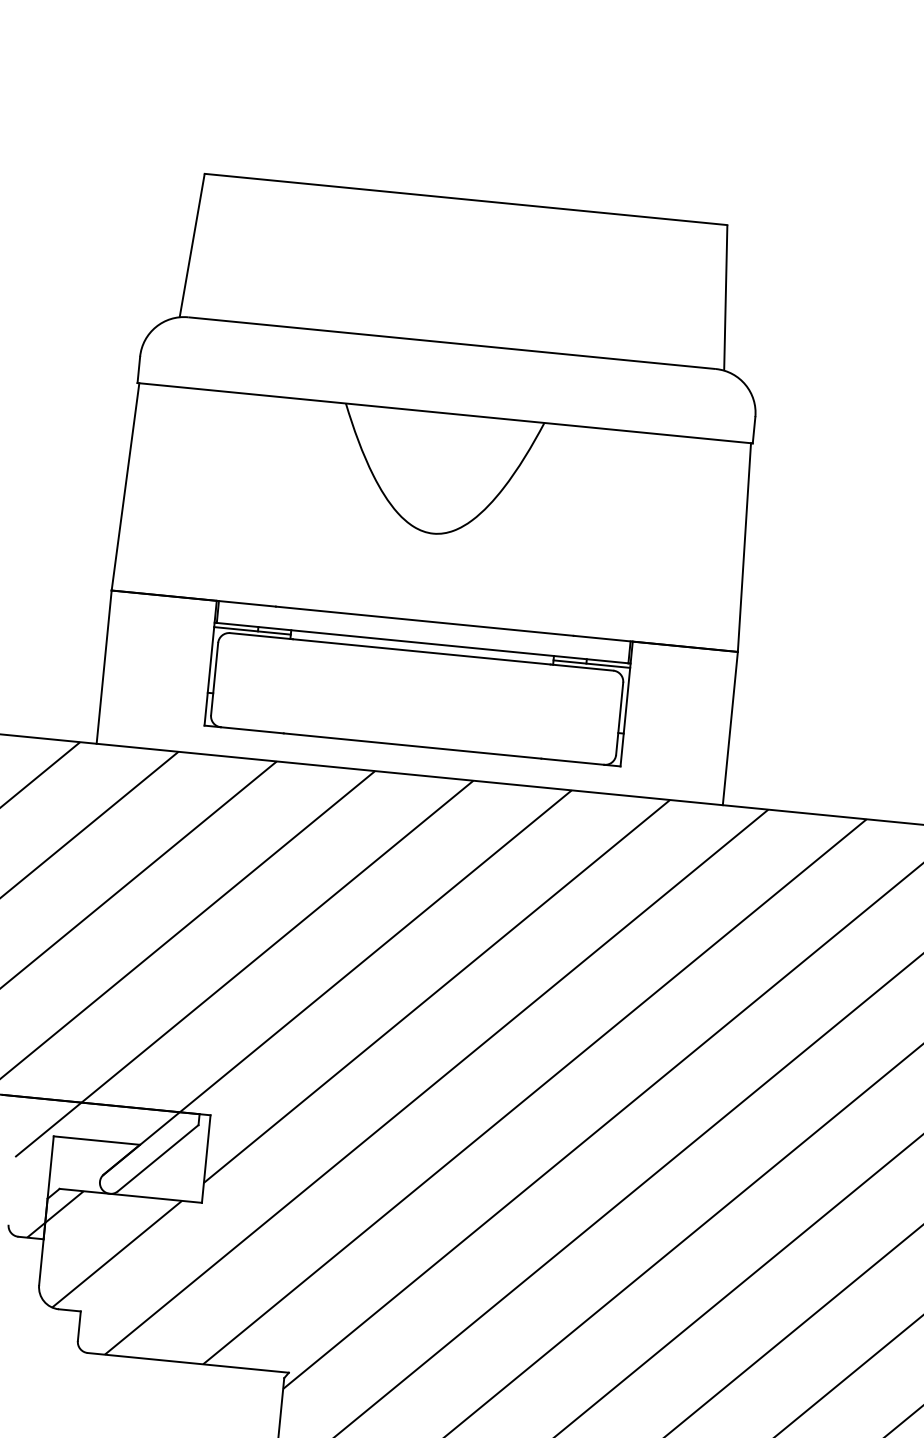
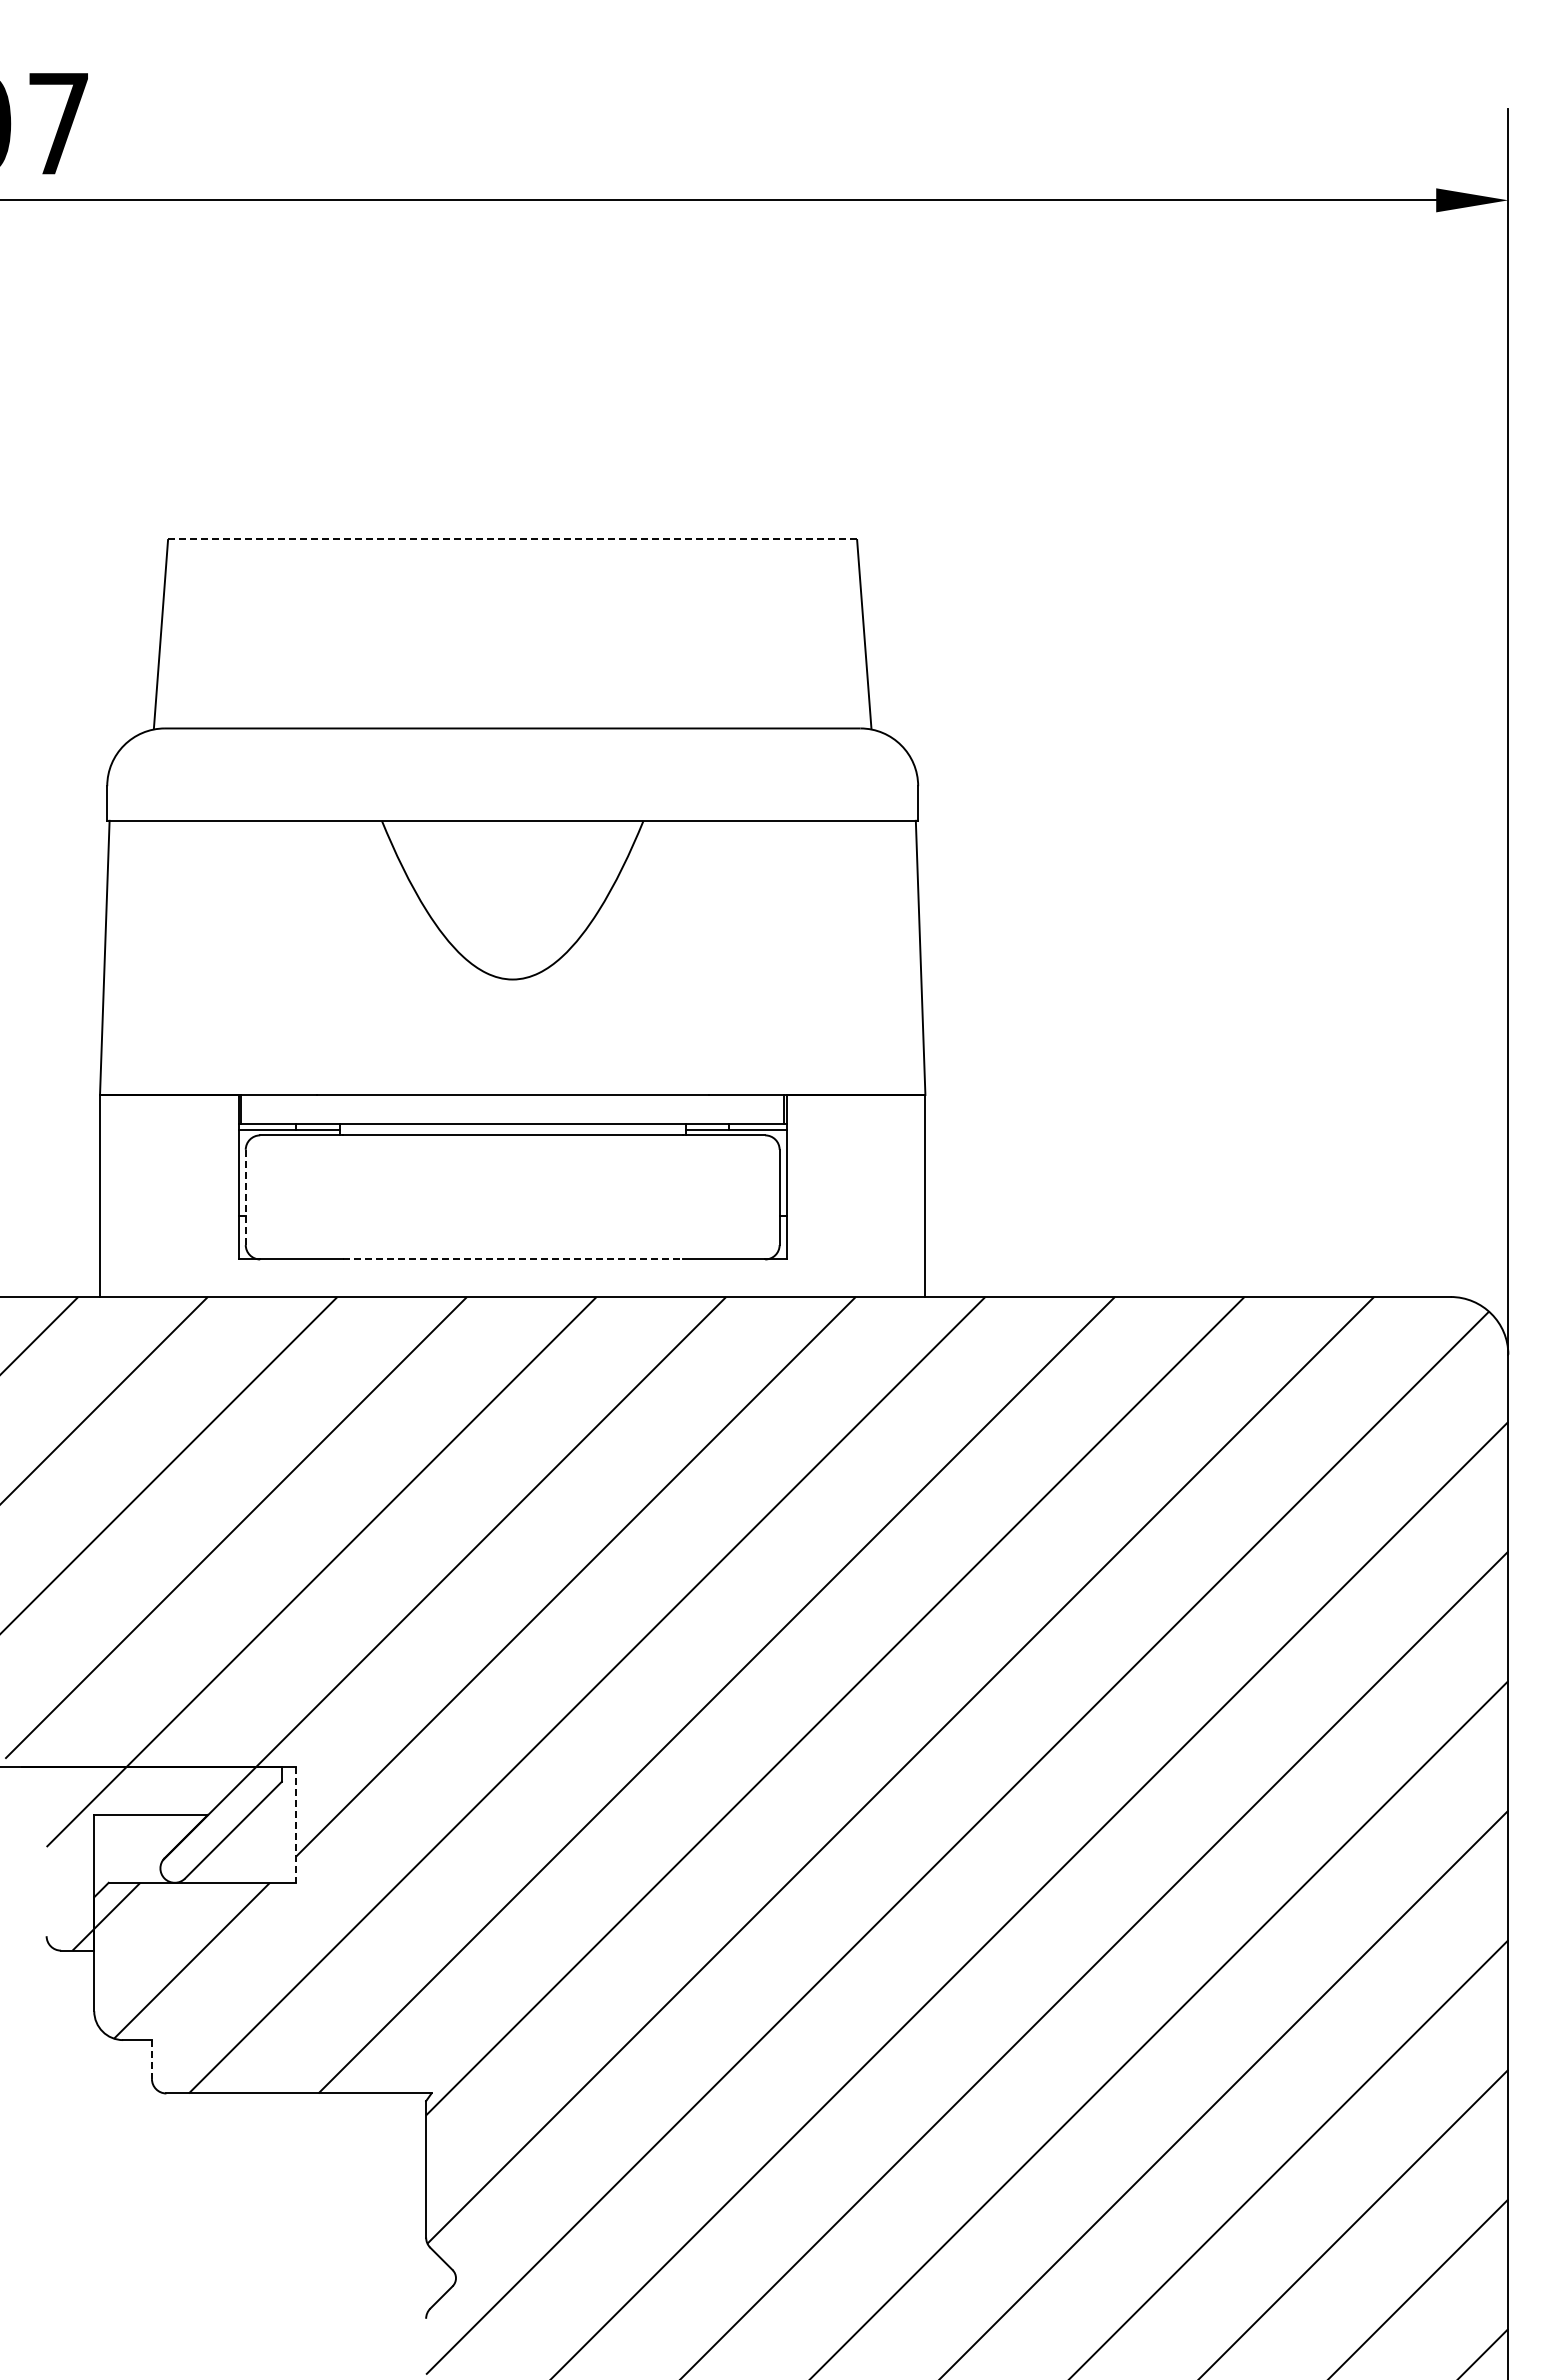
line: (466, 199) -> (513, 539), solid -> dashed
line: (214, 679) -> (245, 1197), solid -> dashed
line: (412, 746) -> (512, 1259), solid -> dashed
line: (206, 1159) -> (296, 1825), solid -> dashed
line: (78, 1326) -> (151, 2060), solid -> dashed

